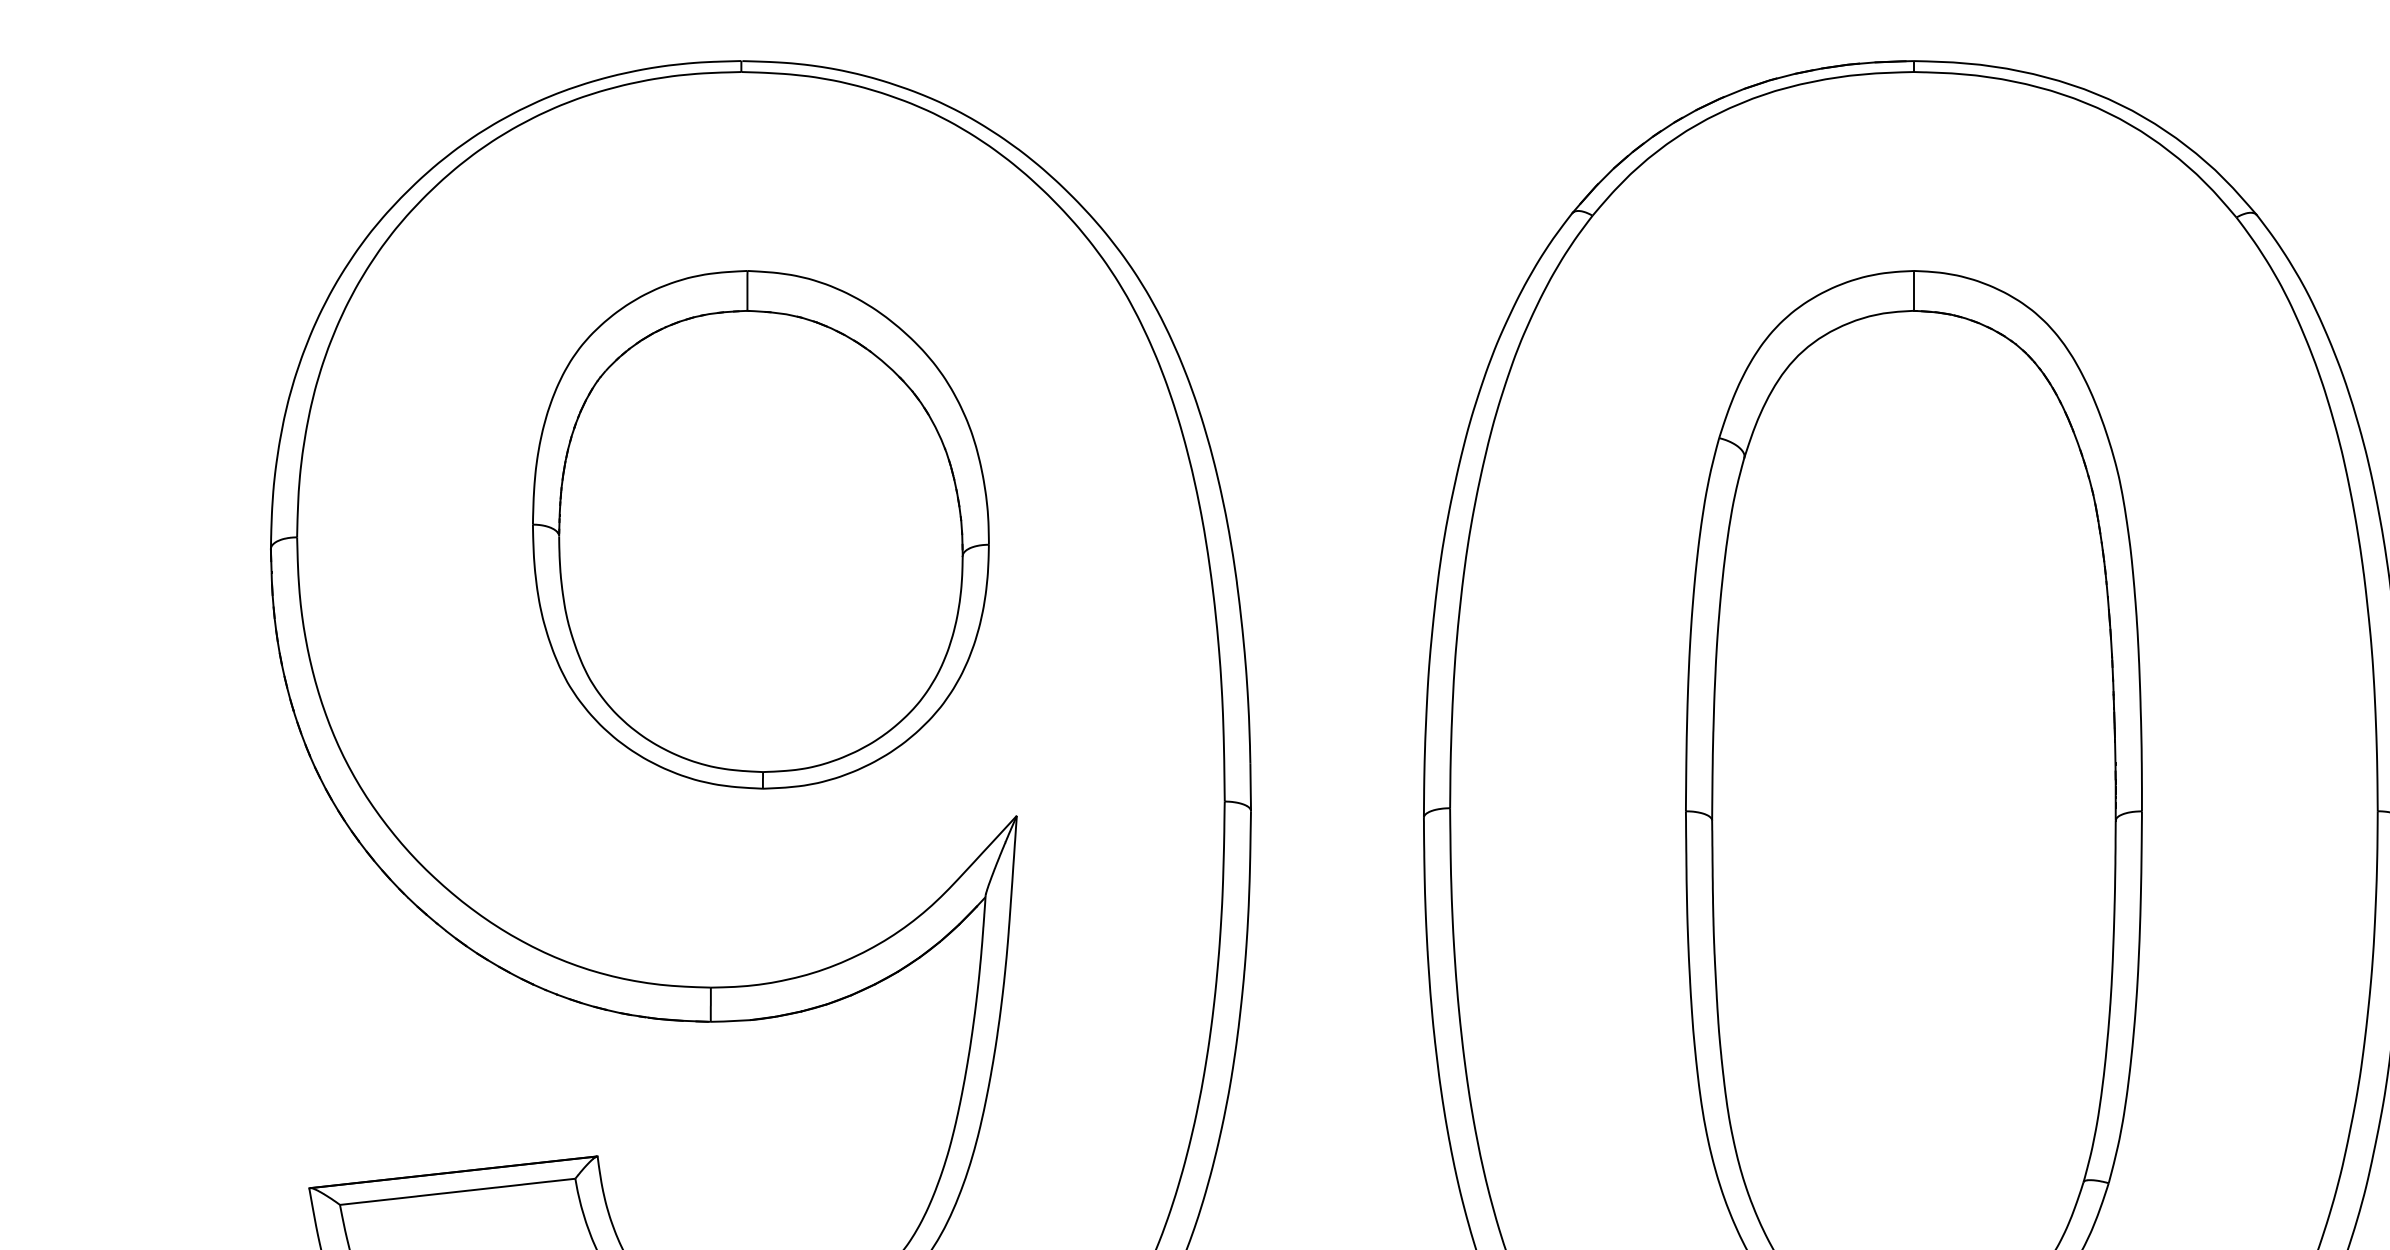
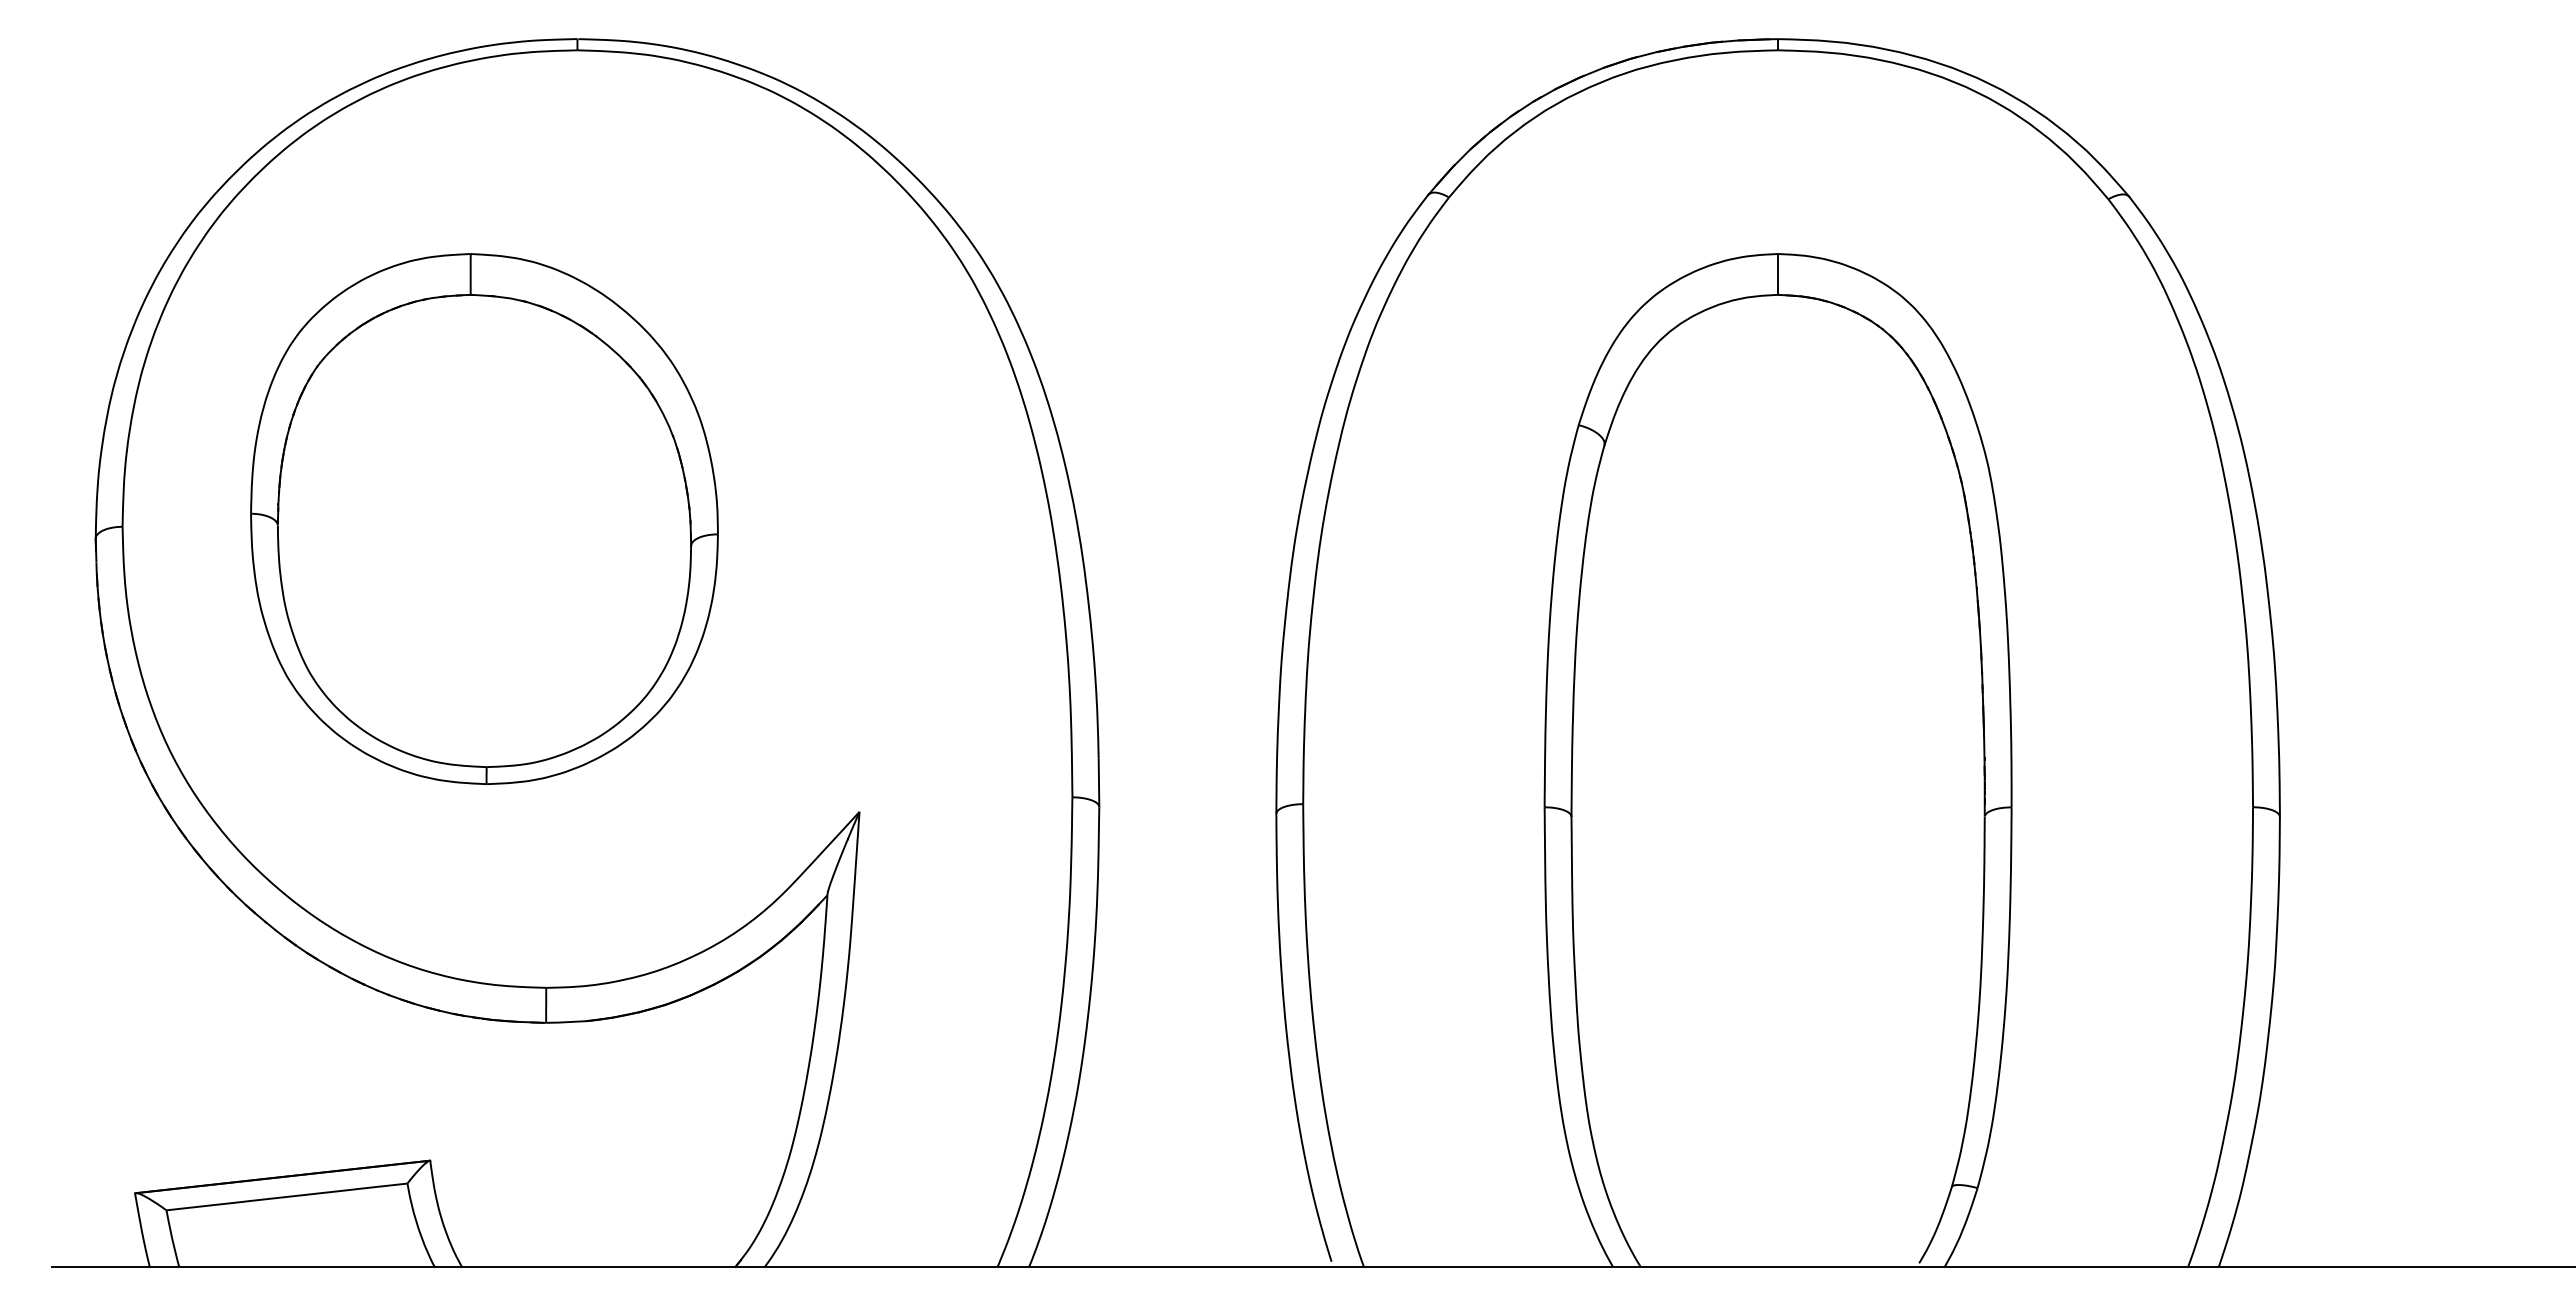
part: (760, 530) -> (484, 519), moved

